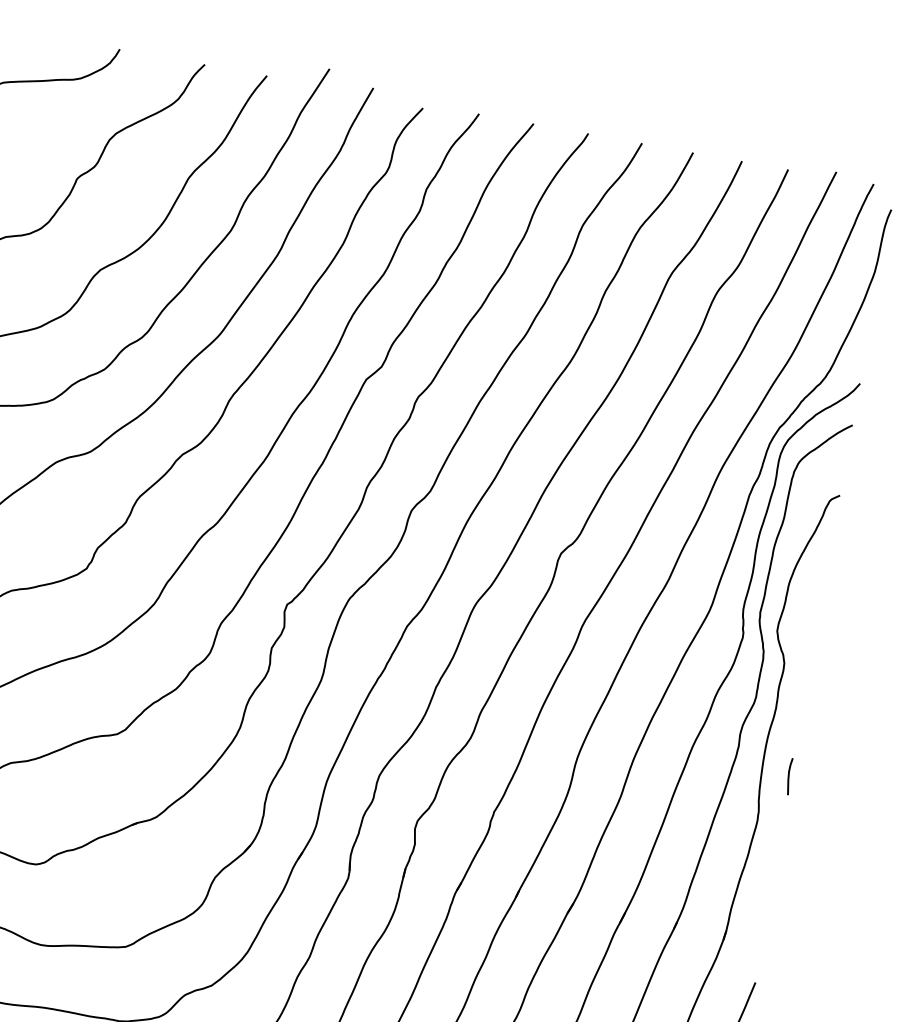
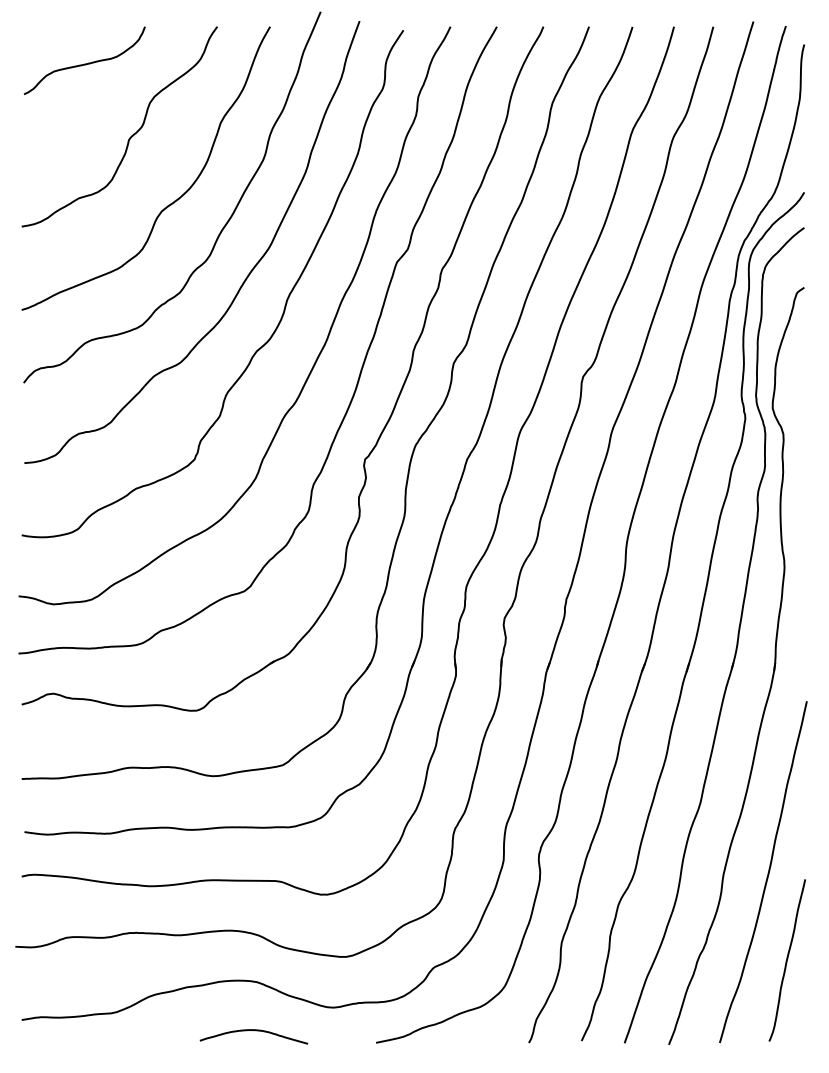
curve: (789, 776) -> (804, 526), removed

